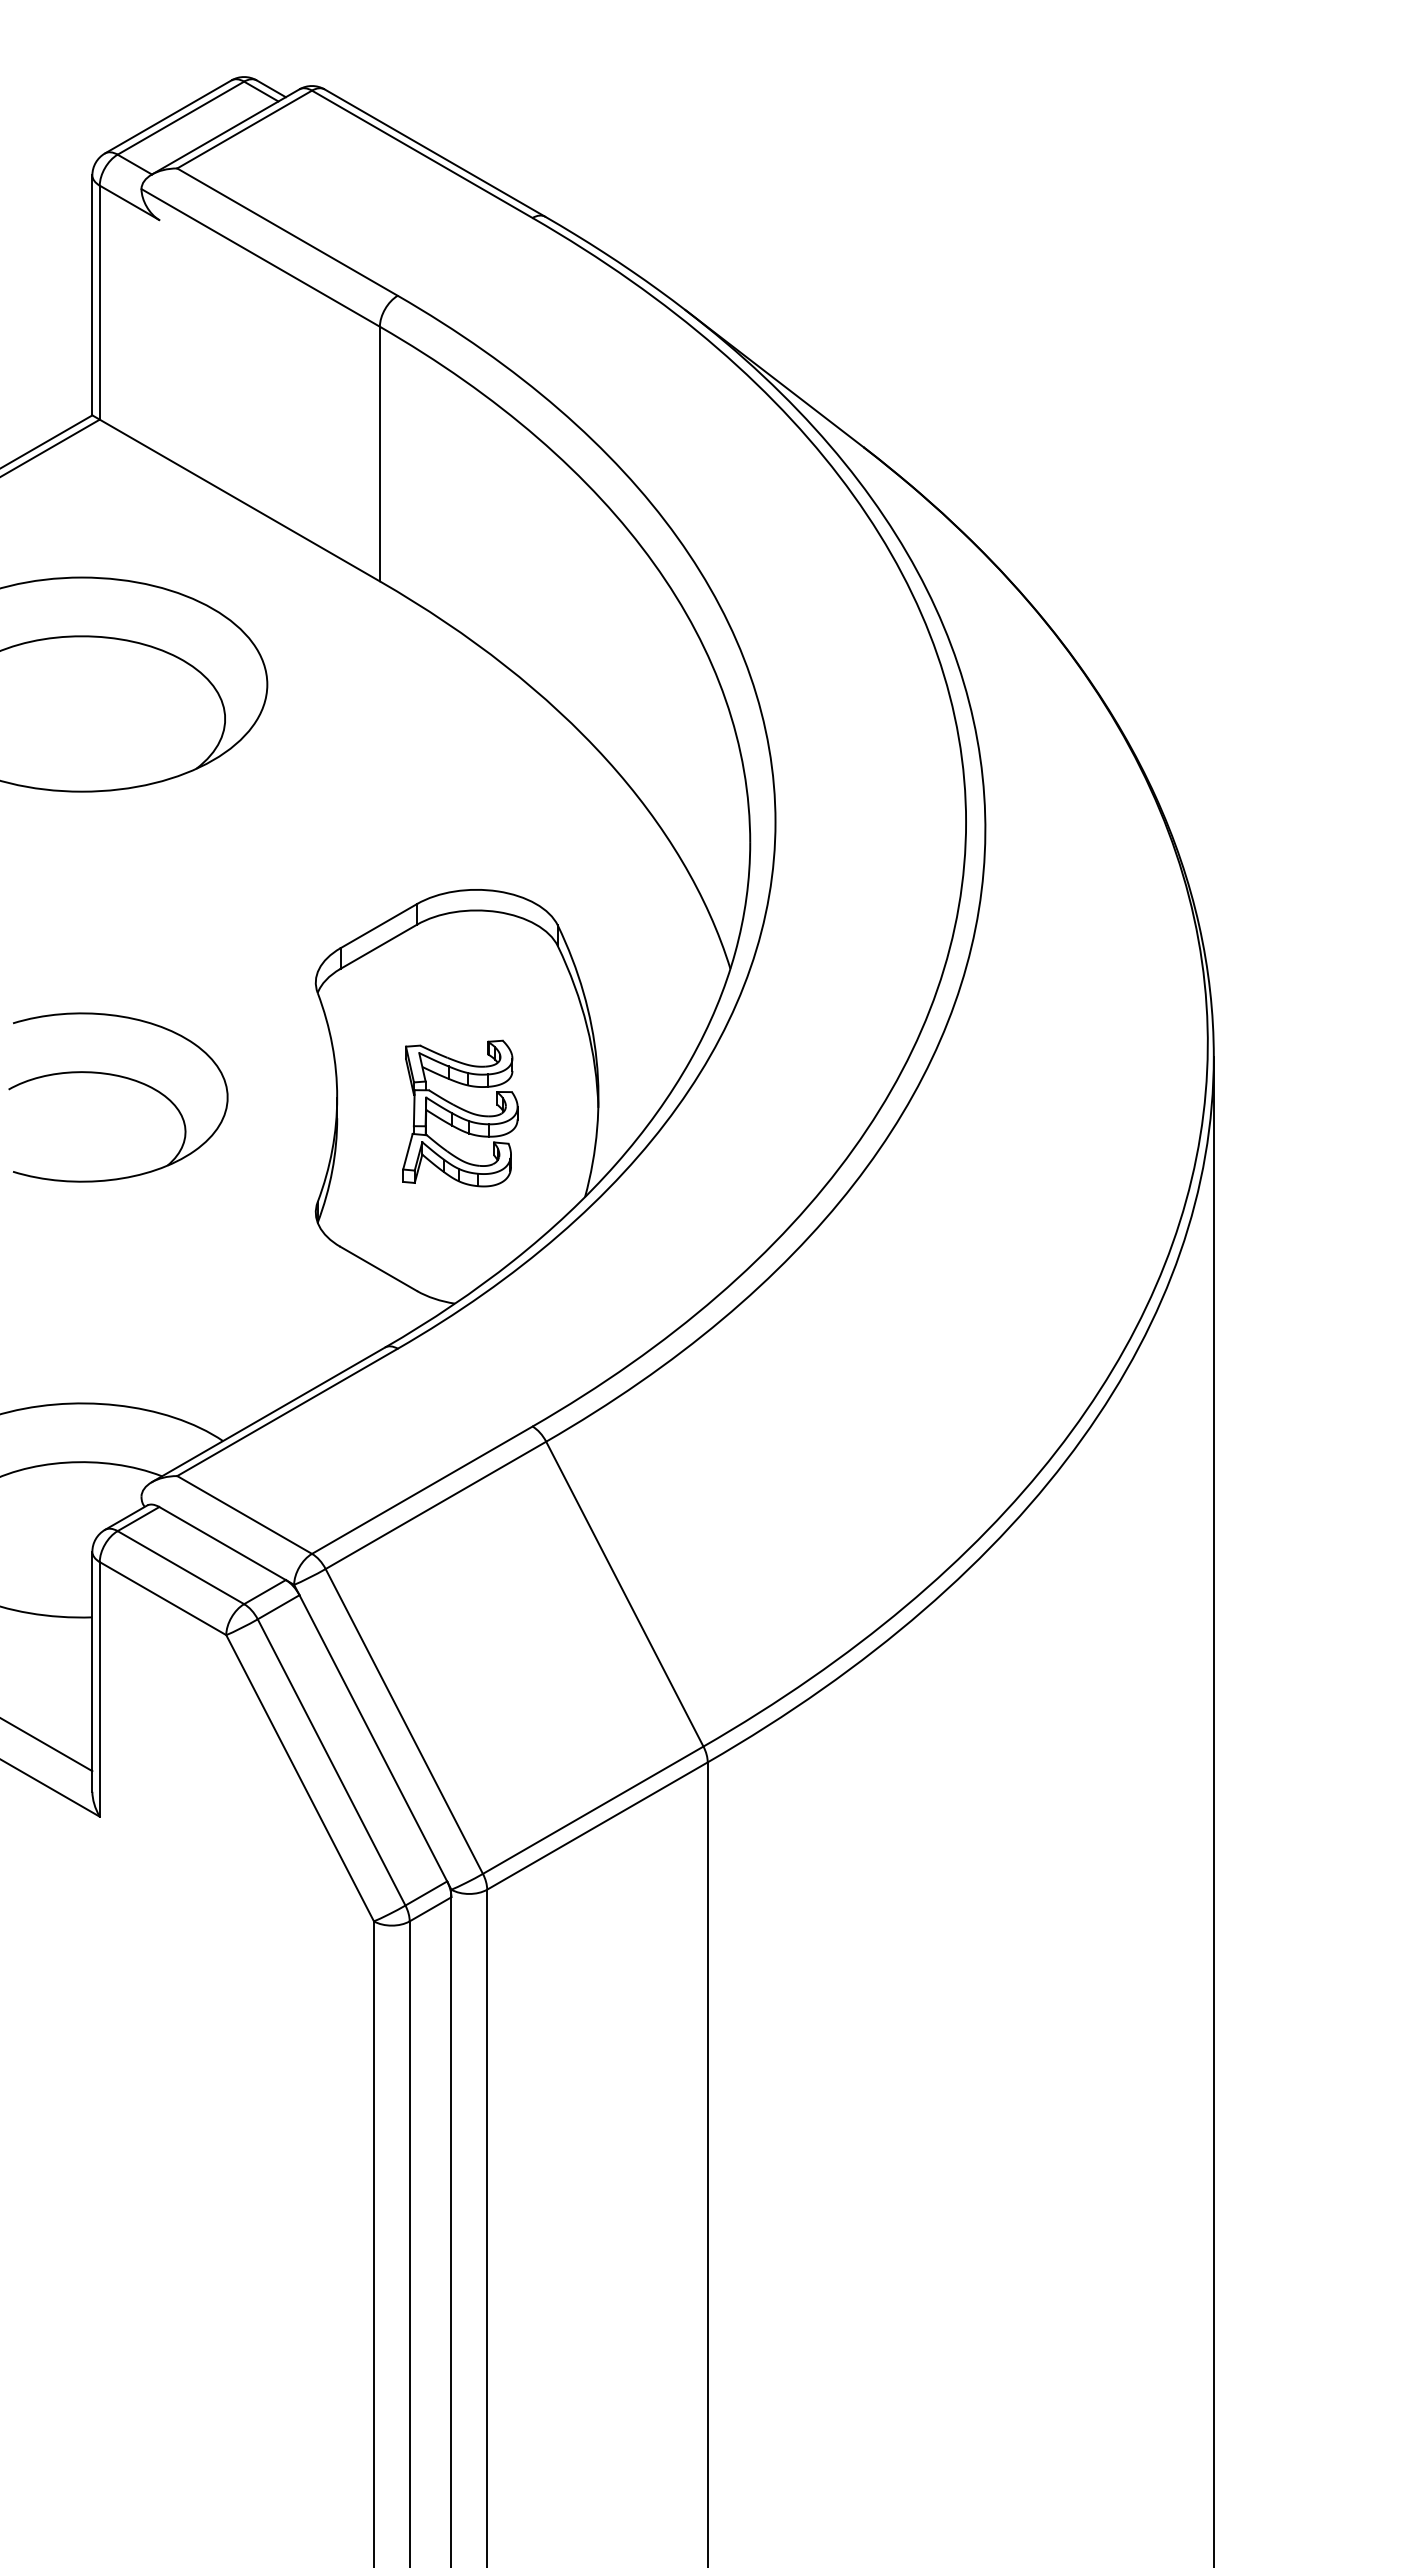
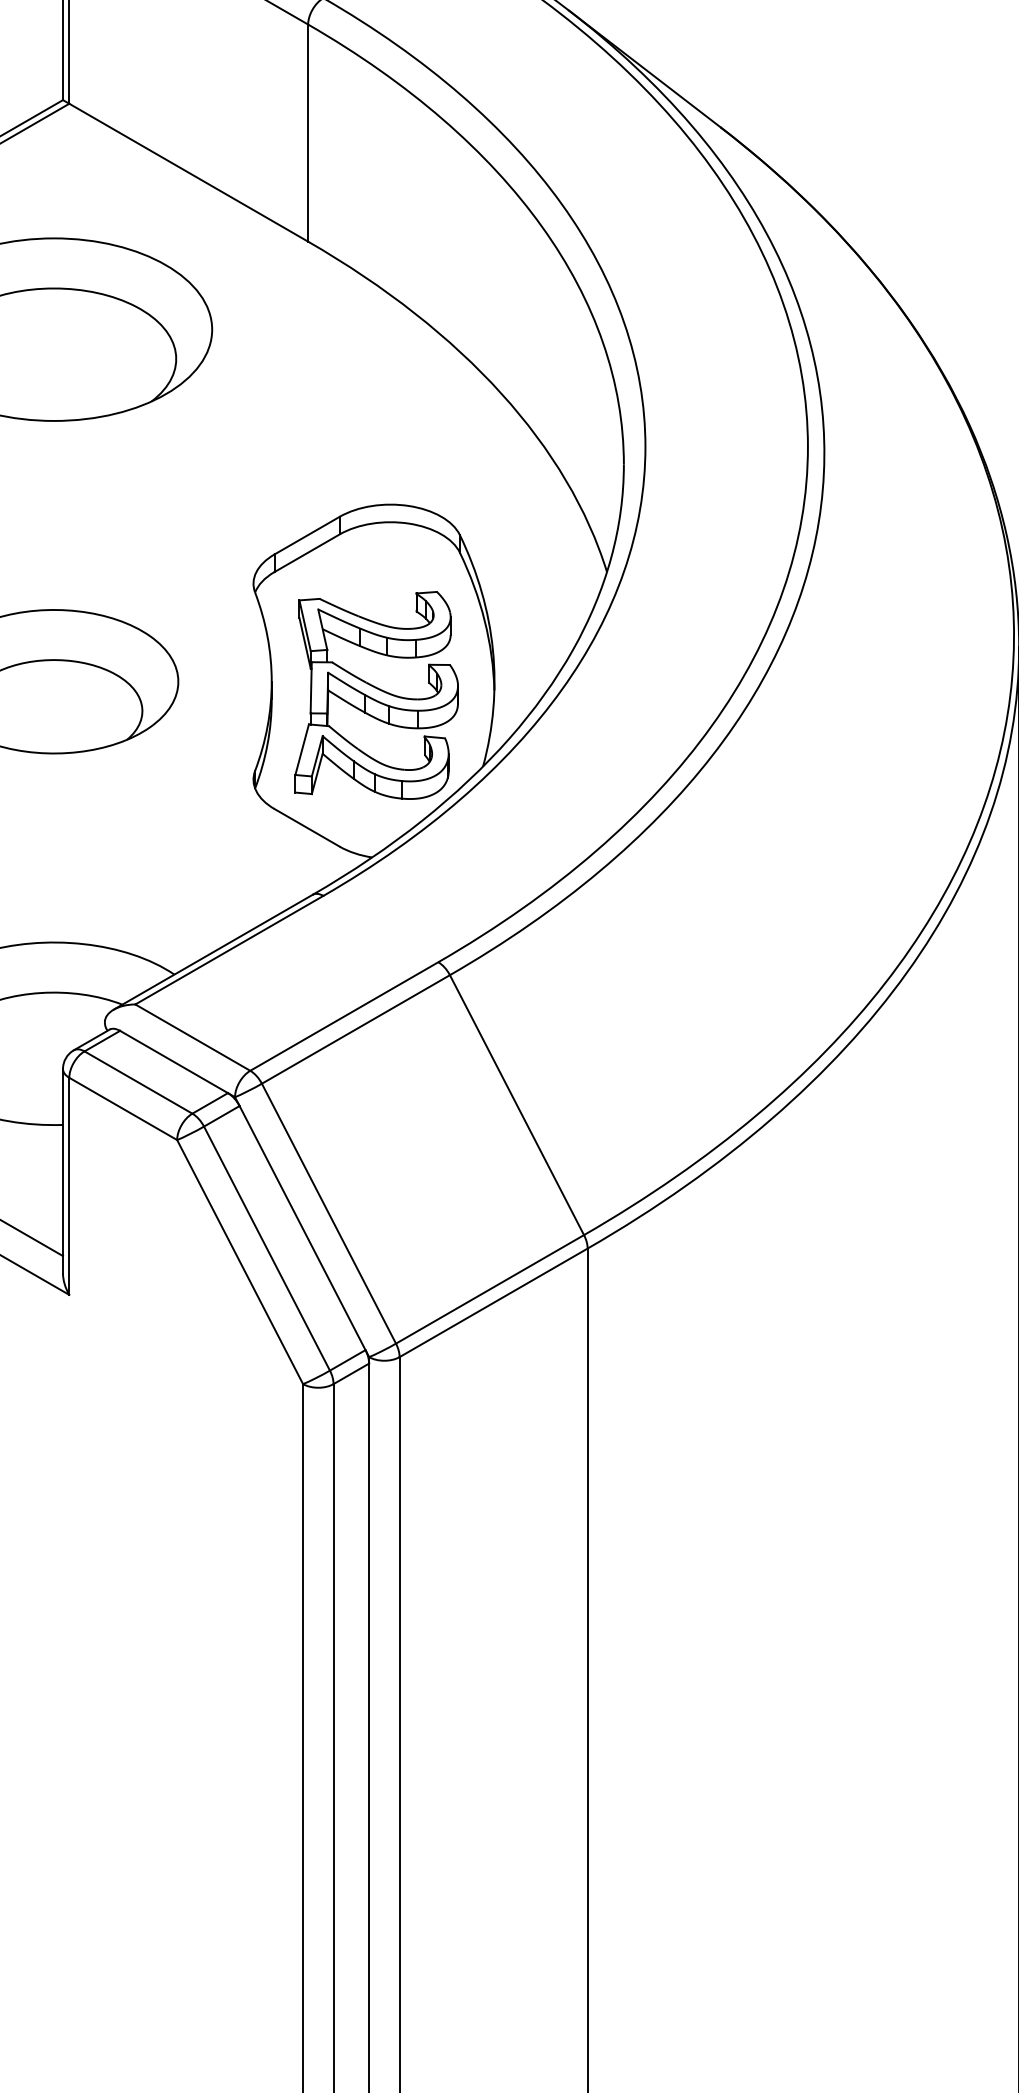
part: (460, 1113) -> (376, 695), size x1.67

